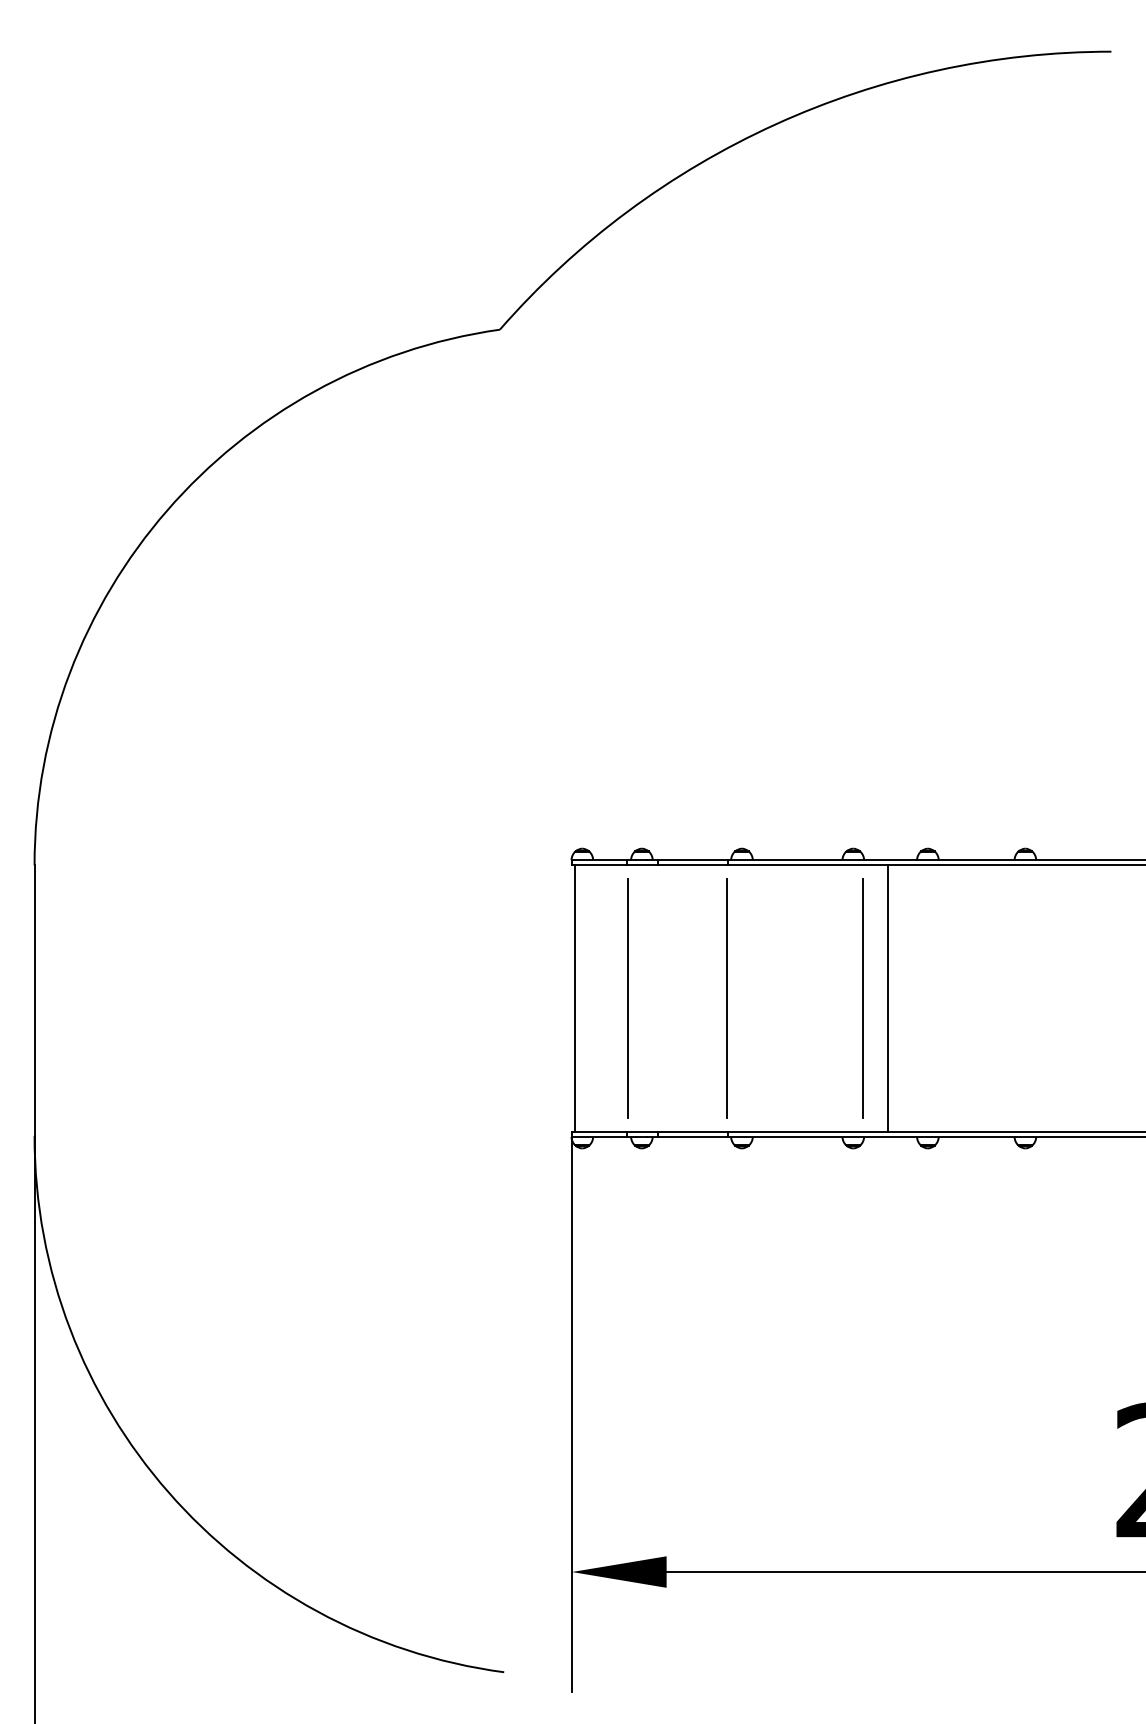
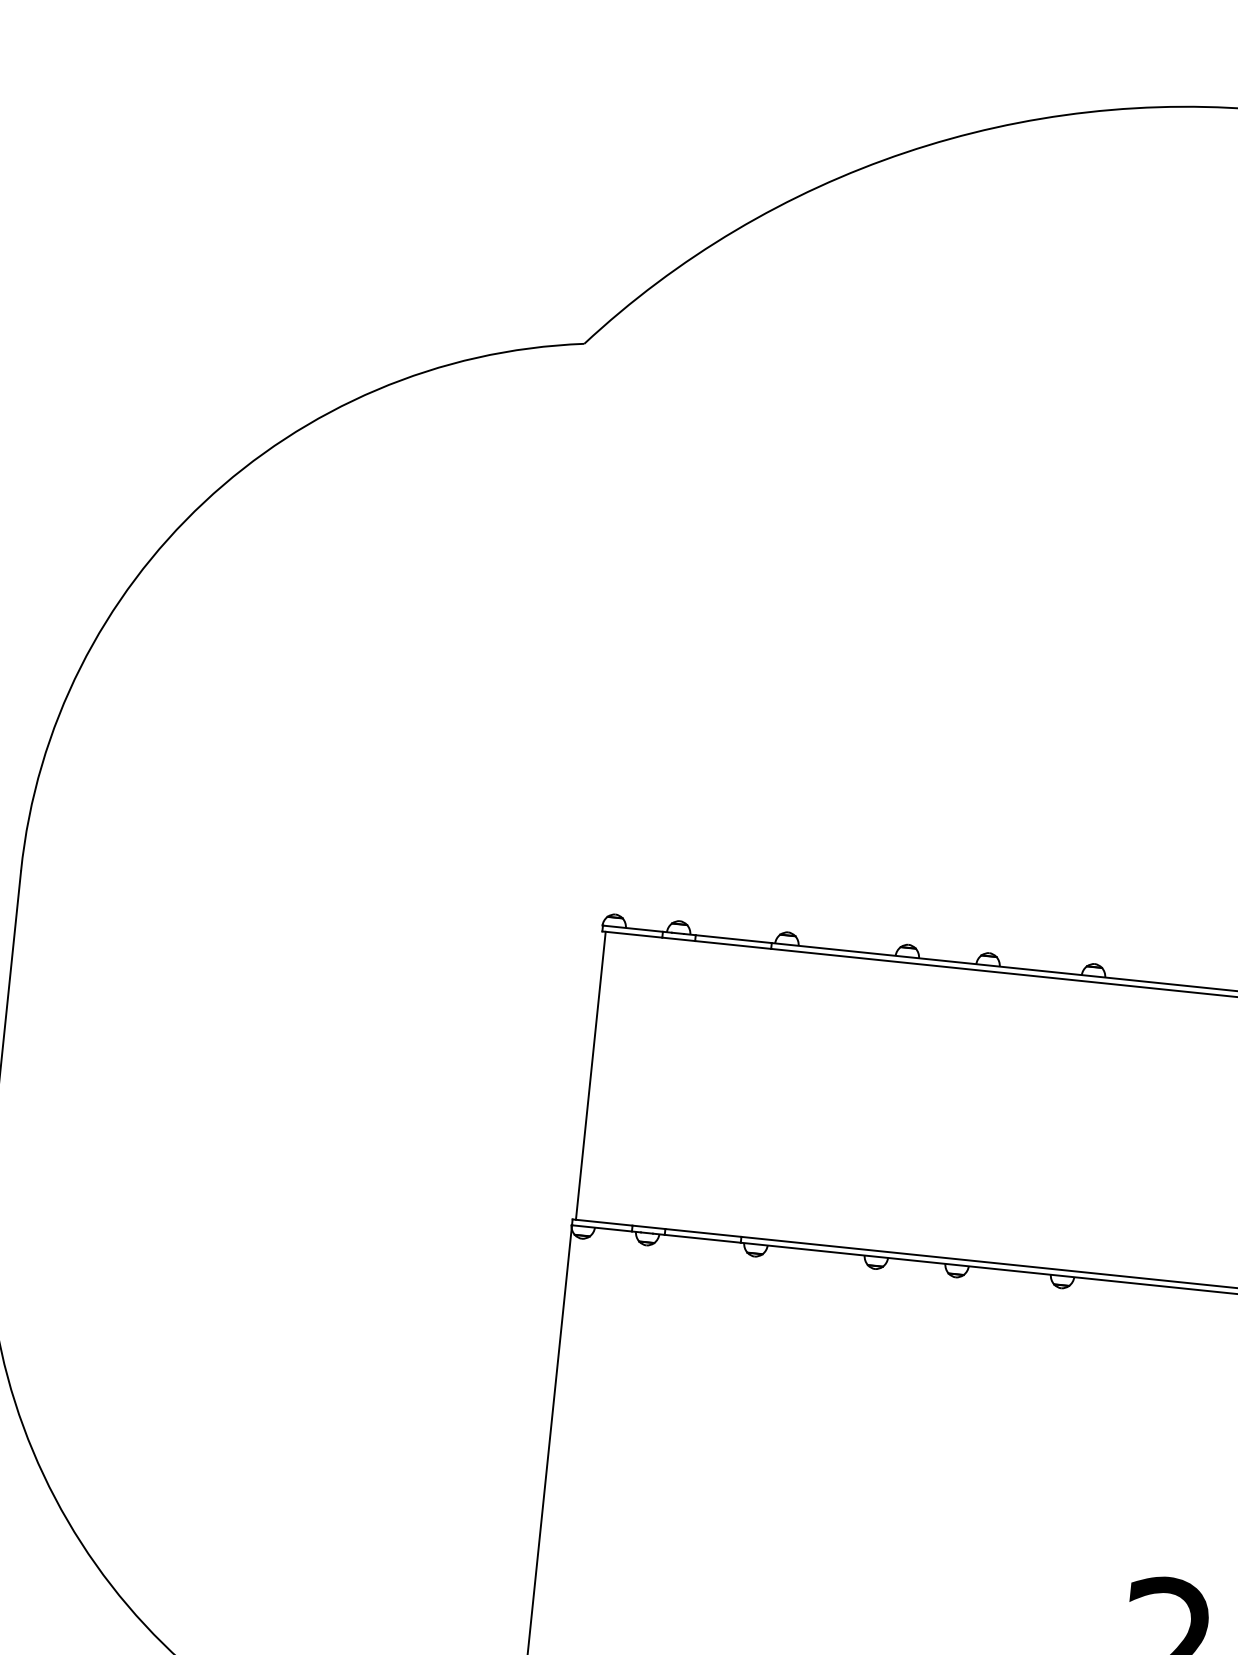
line: (627, 998) -> (647, 1081), removed
line: (727, 998) -> (755, 1092), removed
line: (862, 998) -> (901, 1107), removed
line: (888, 998) -> (929, 1110), removed

